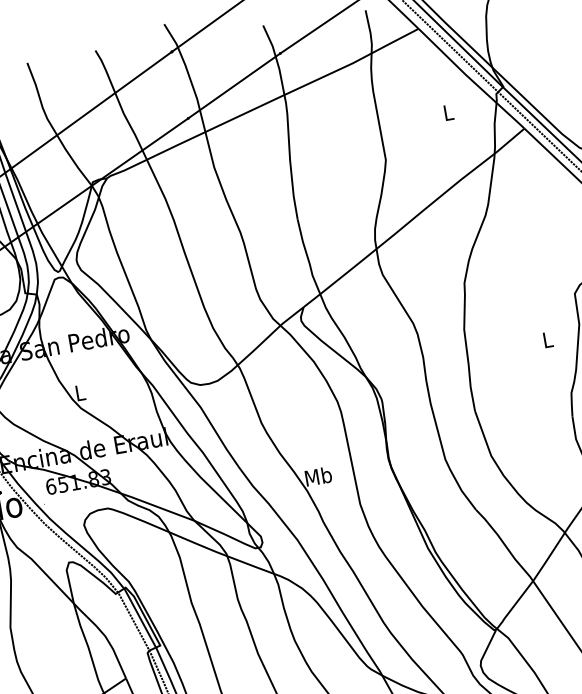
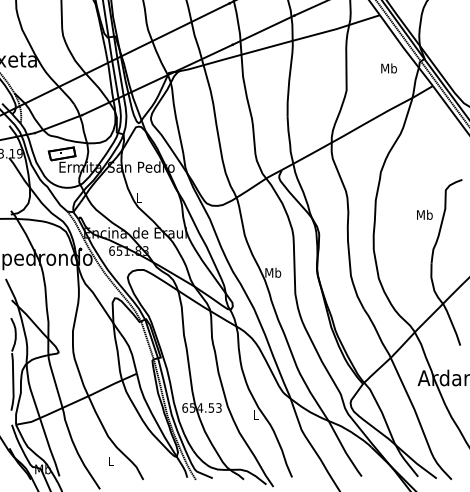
text: (447, 112) -> (388, 68), L -> Mb
text: (547, 339) -> (424, 214), L -> Mb

